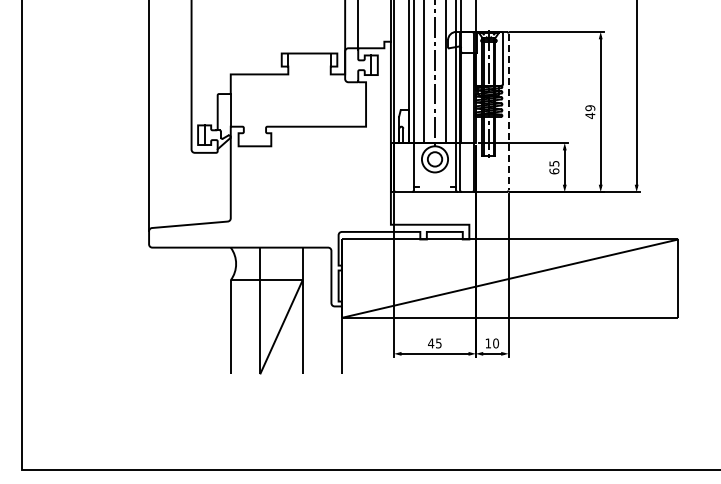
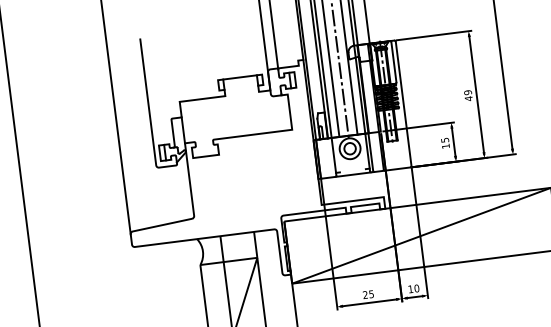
line: (508, 112) -> (403, 104), dashed -> solid
text: (554, 171) -> (446, 146), 65 -> 15
text: (431, 343) -> (365, 295), 45 -> 25

